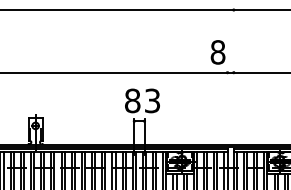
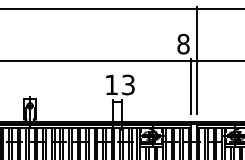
line: (233, 71) -> (196, 60), added
text: (132, 100) -> (111, 84), 83 -> 13
line: (227, 102) -> (191, 86), added

